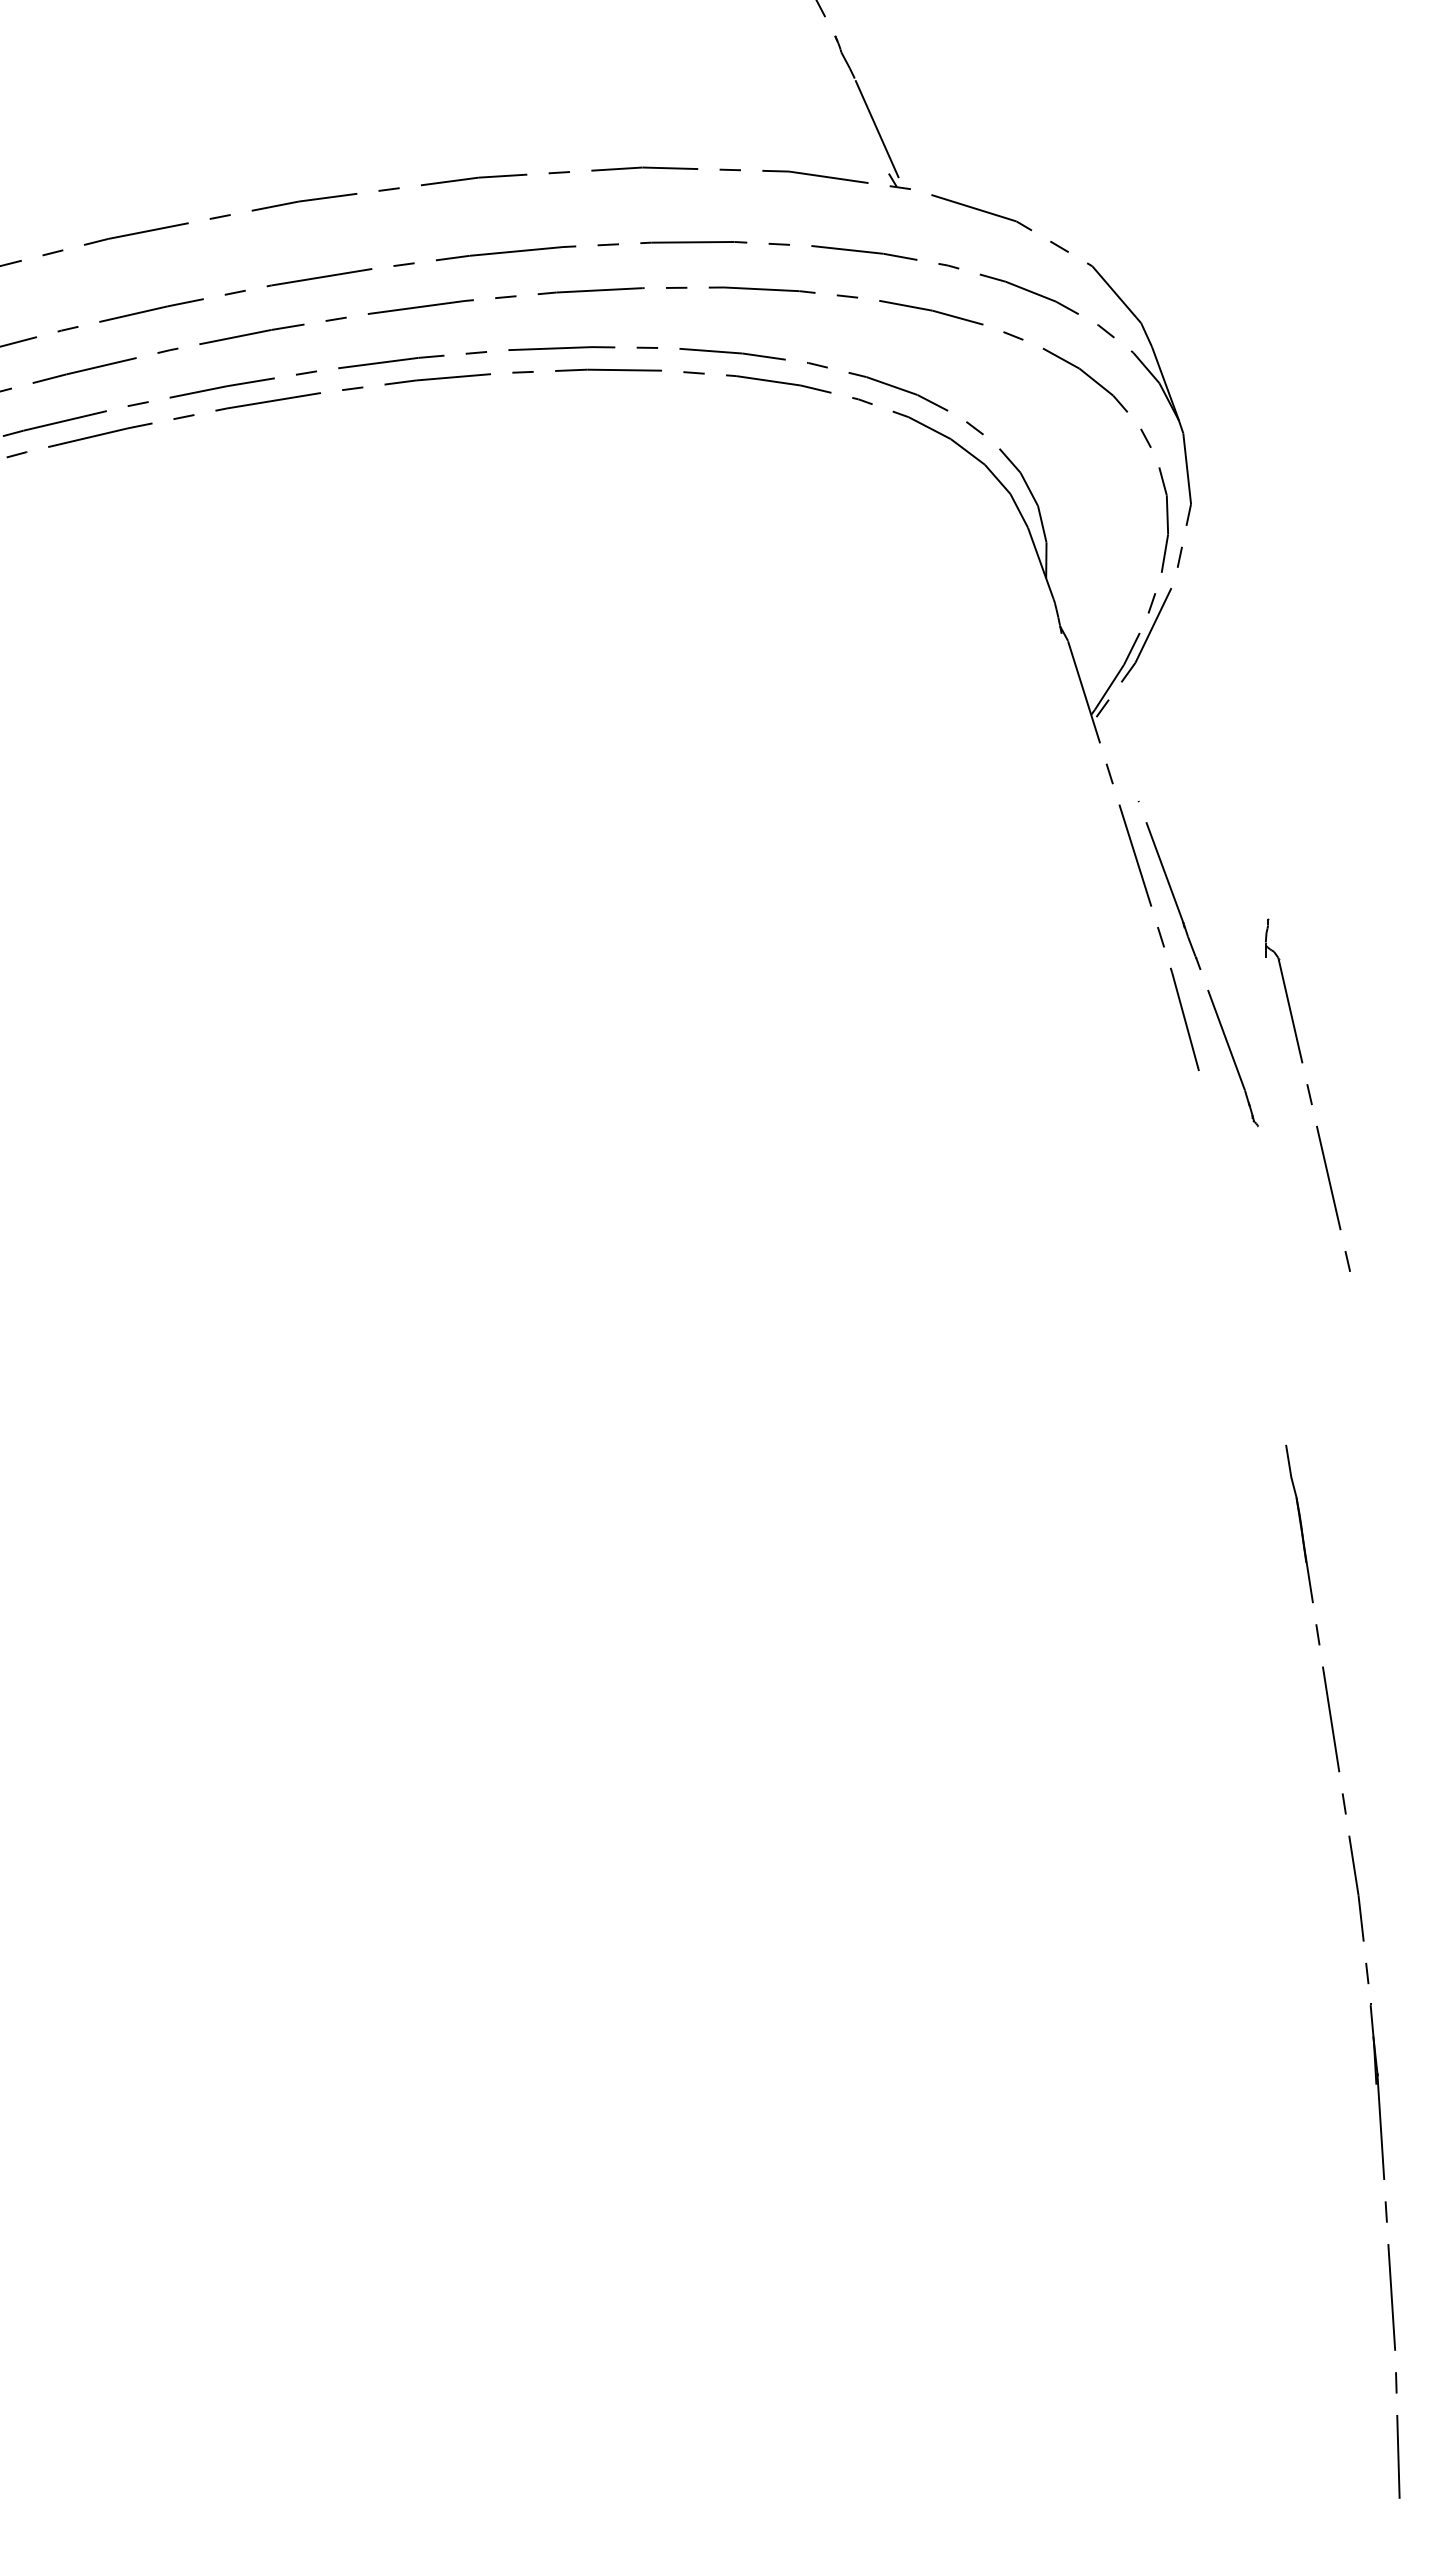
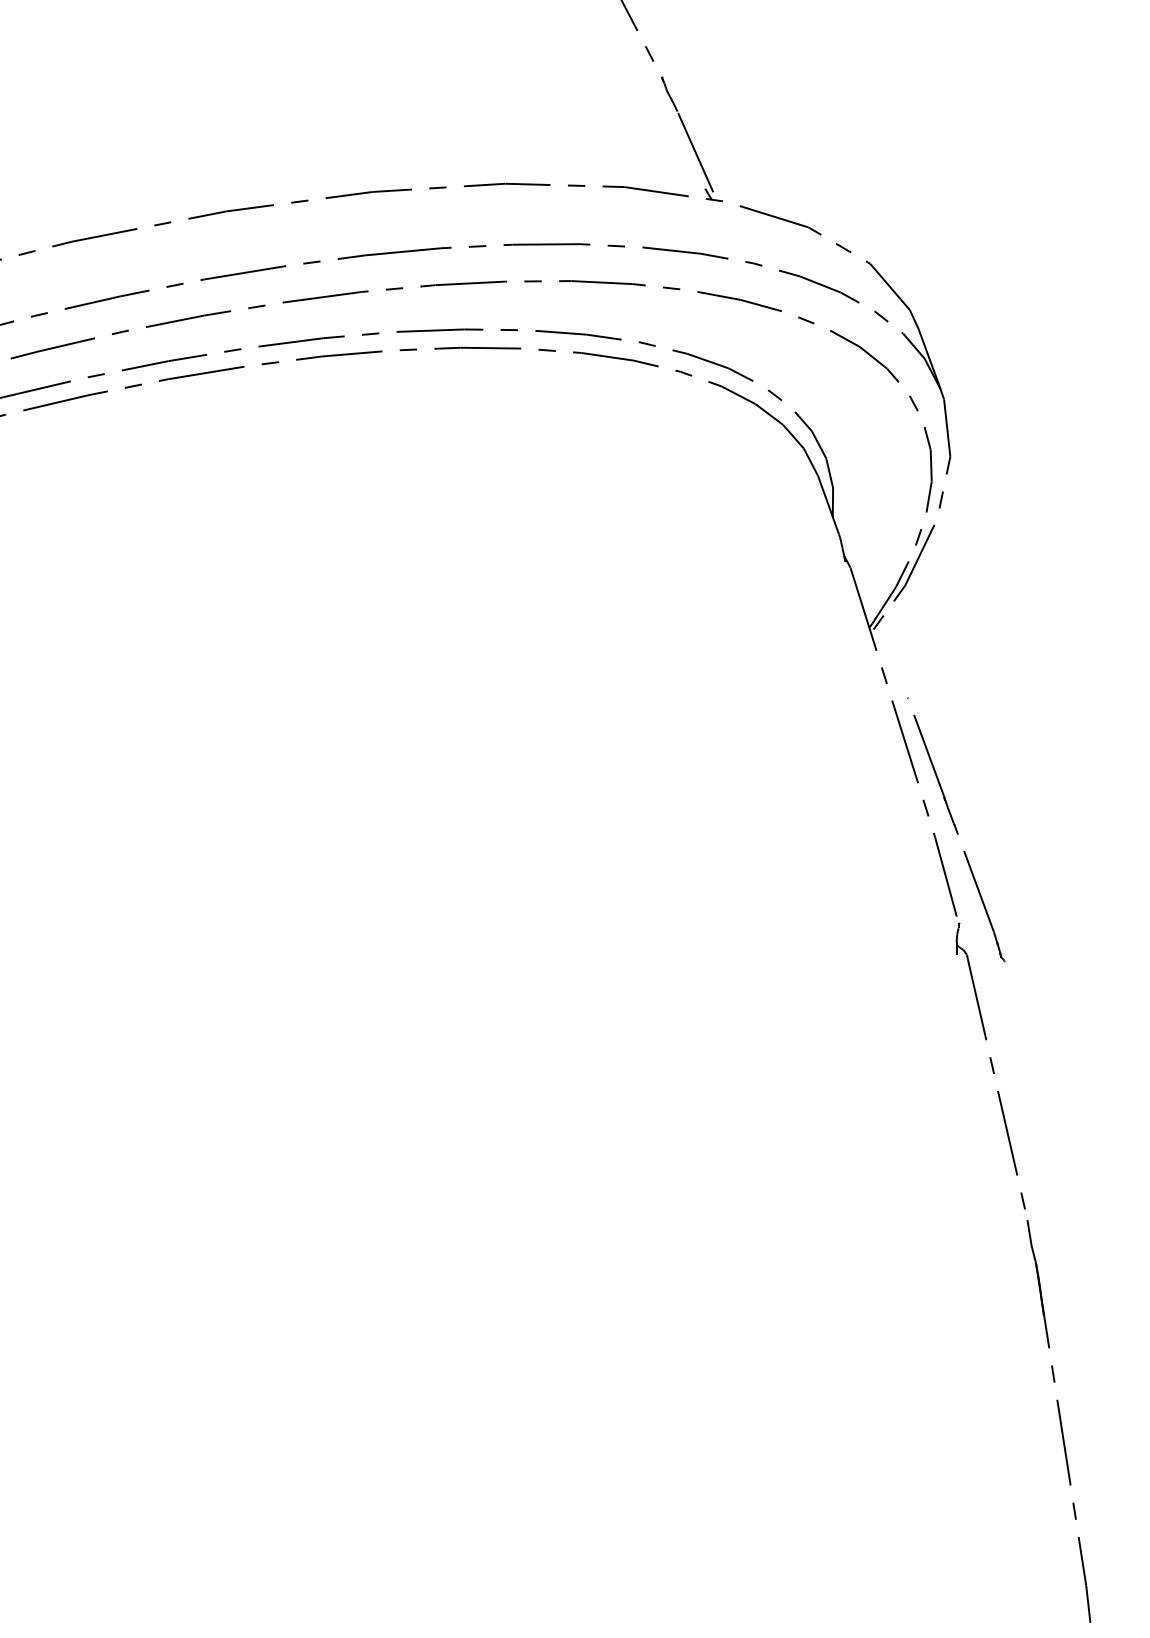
part: (1307, 1094) -> (990, 1065), moved

